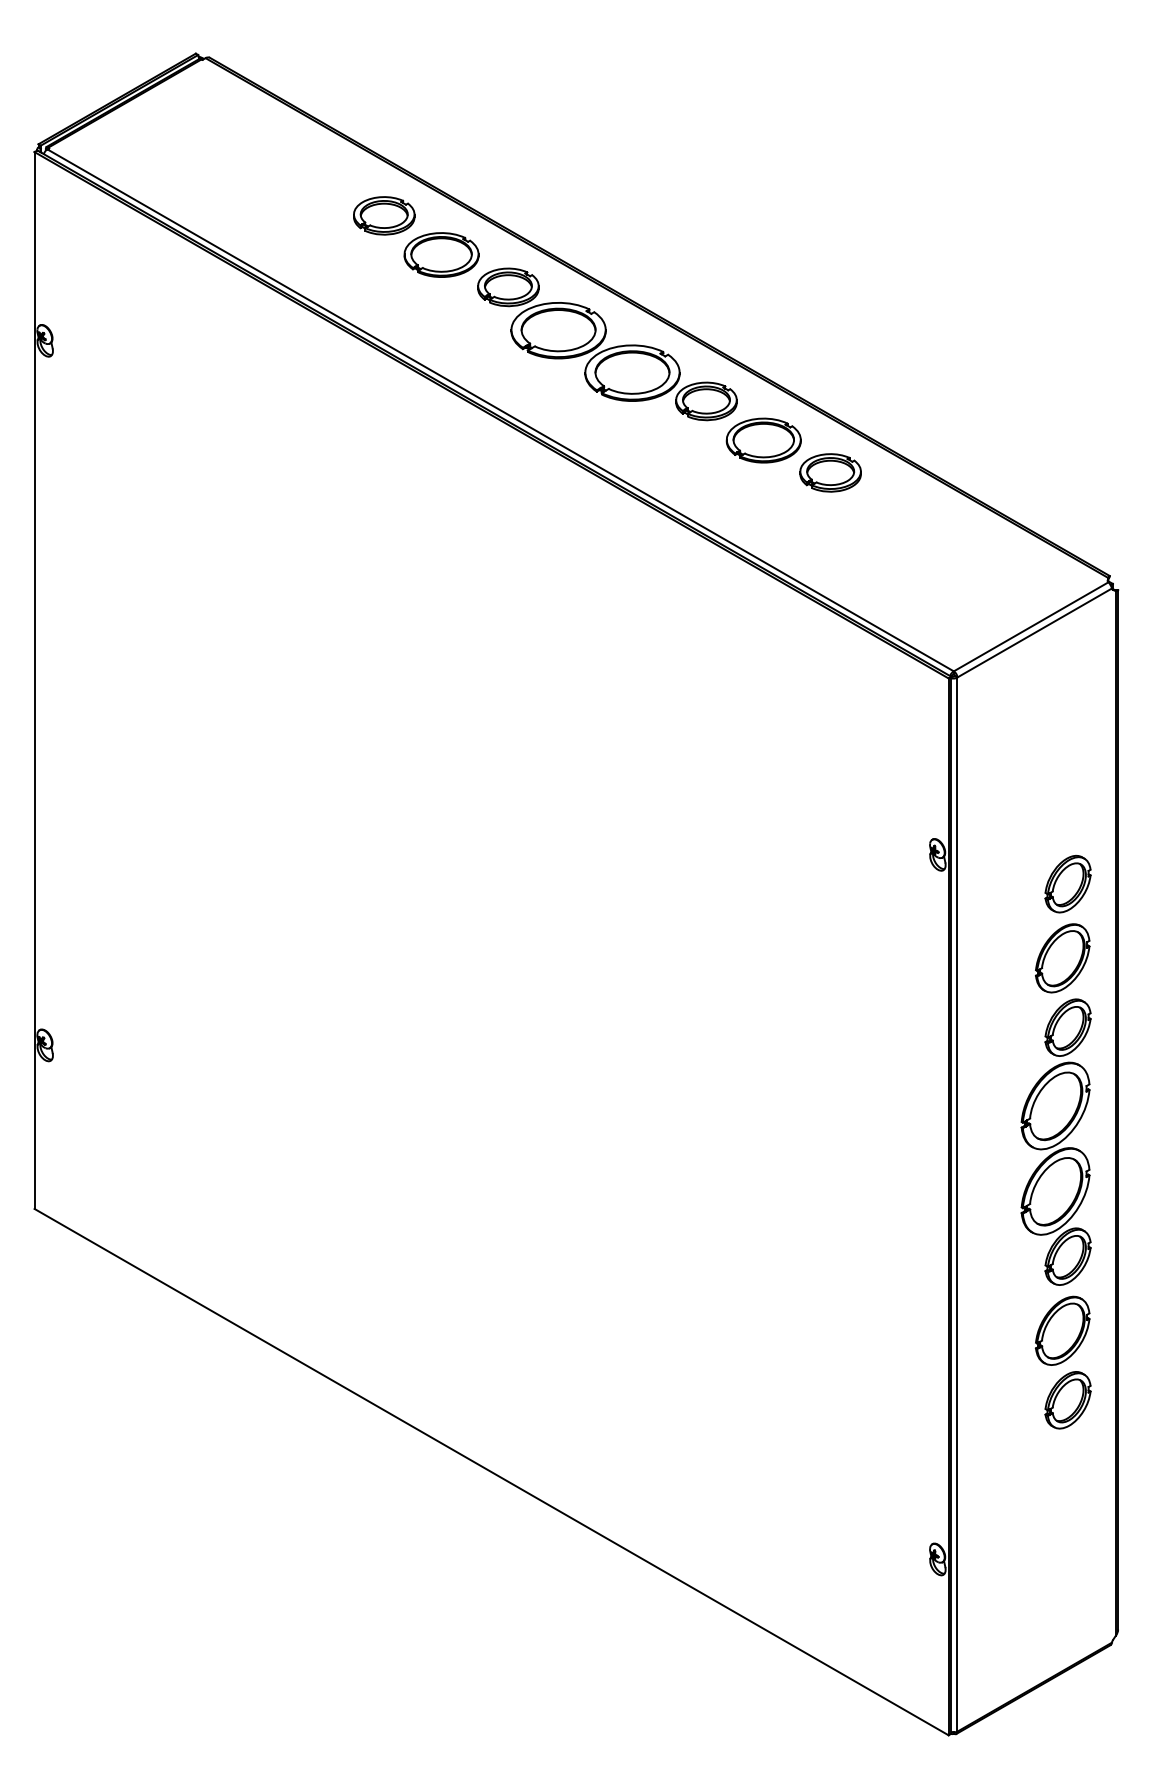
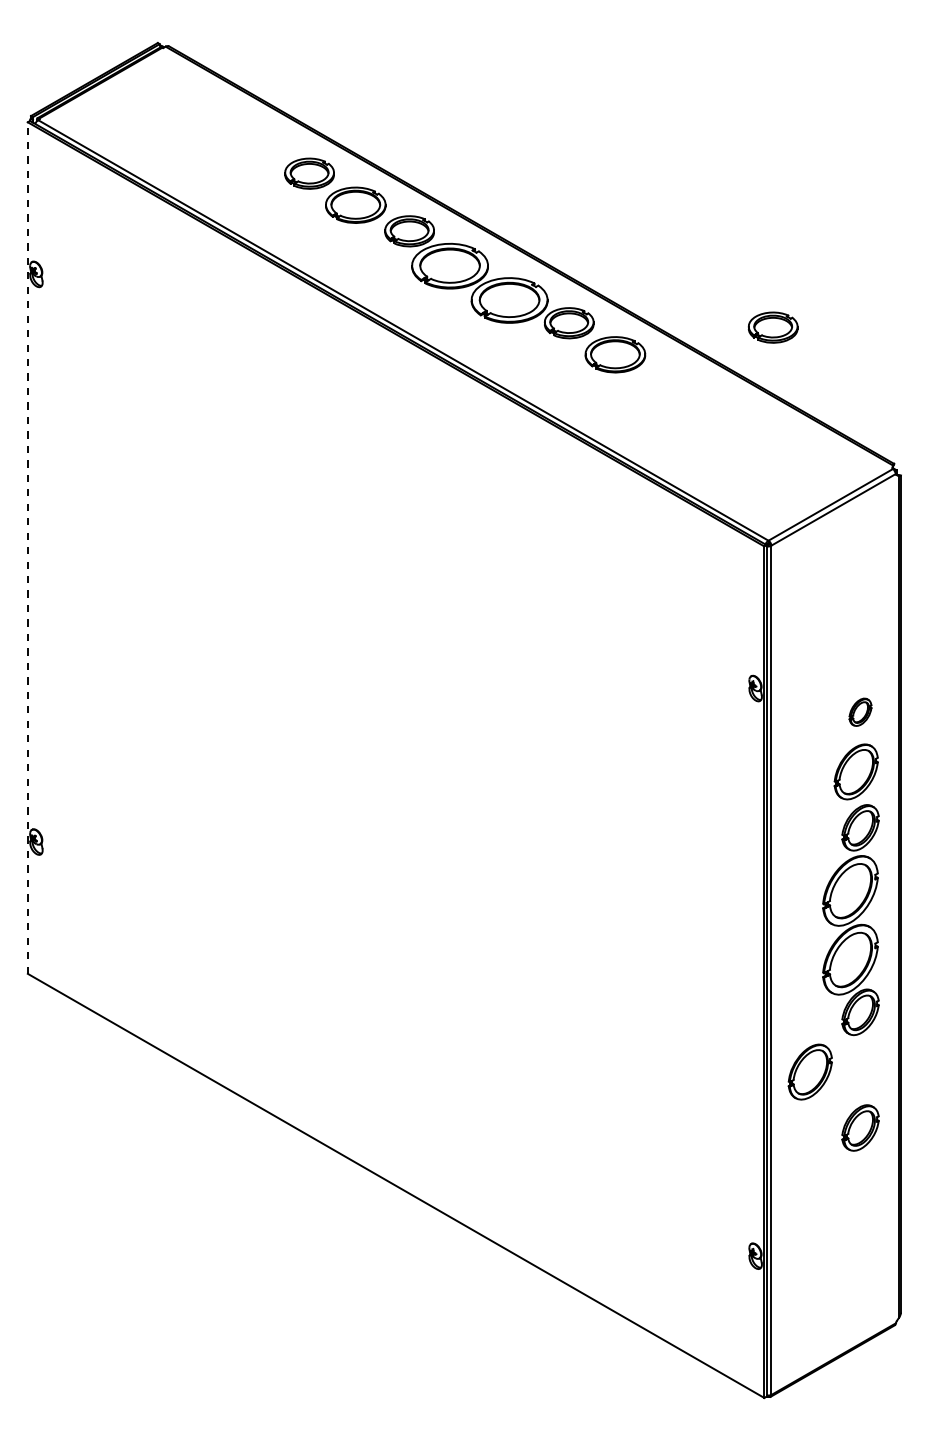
part: (830, 472) -> (773, 327), moved
line: (34, 679) -> (27, 547), solid -> dashed
part: (1067, 884) -> (860, 712), size x0.6
part: (1062, 1330) -> (810, 1071), moved

